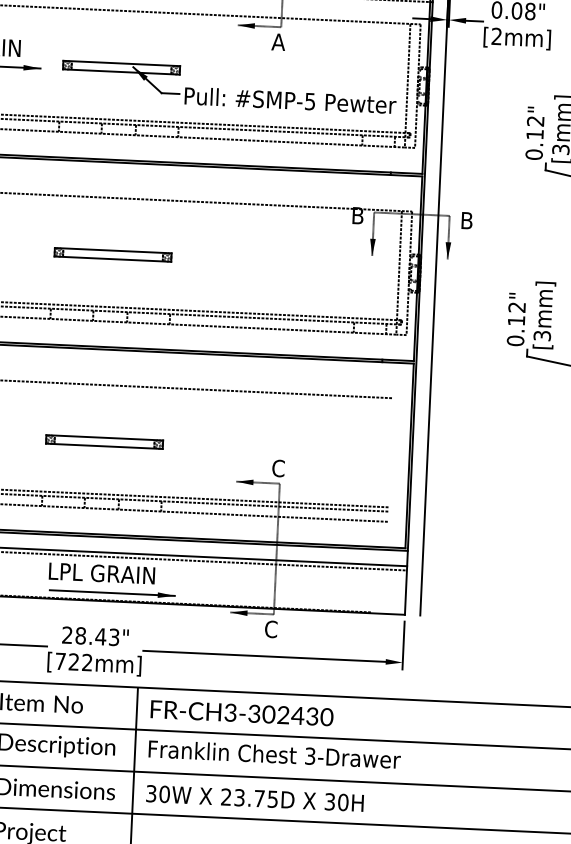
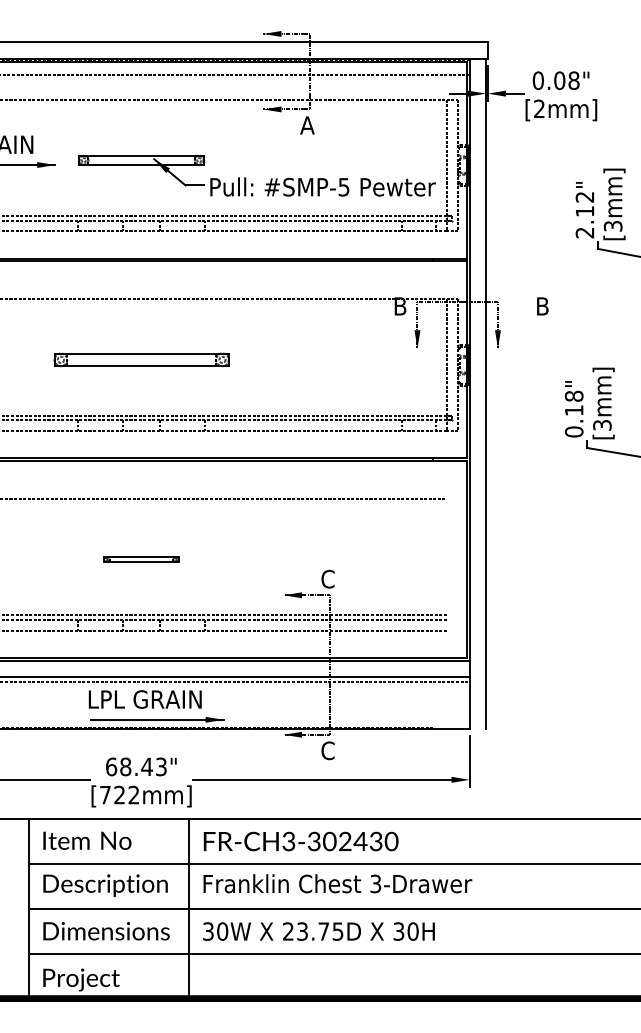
text: (533, 154) -> (584, 232), 0.12" -> 2.12"
text: (466, 220) -> (542, 306), moved
part: (112, 254) -> (141, 359), size x1.4
text: (516, 306) -> (573, 395), 0.12" -> 0.18"
part: (104, 442) -> (141, 559), size x0.6
text: (67, 634) -> (111, 766), 28.43" -> 68.43"

